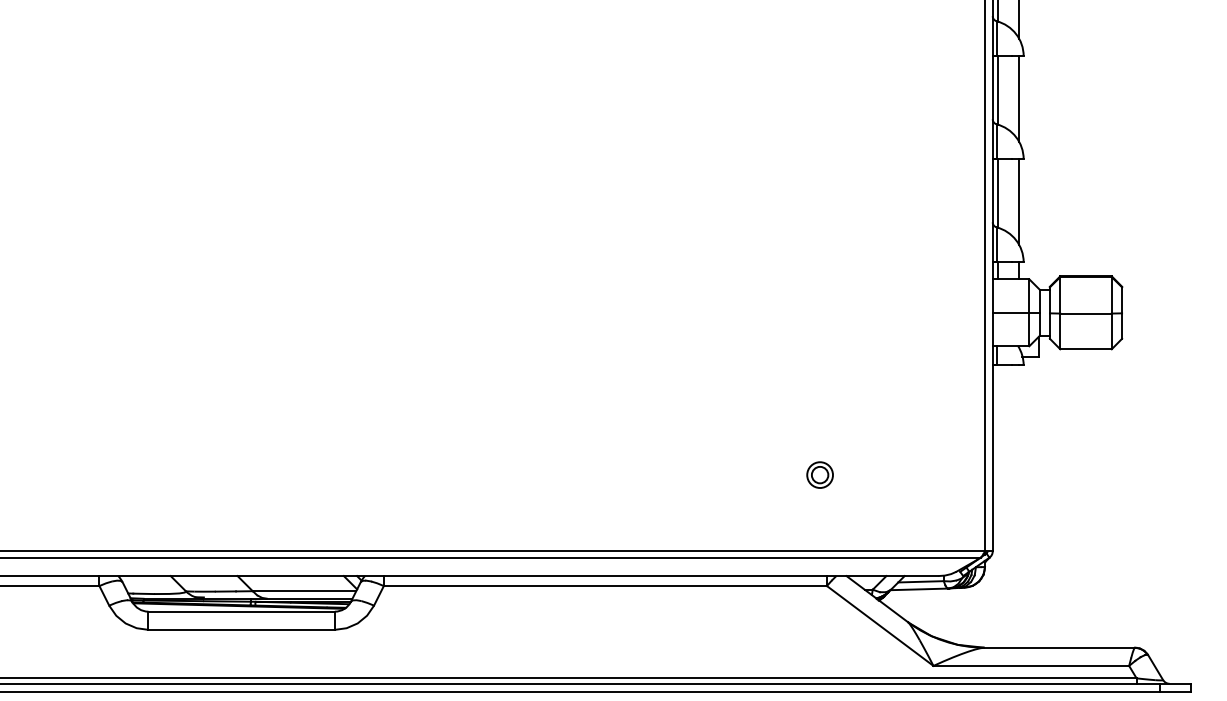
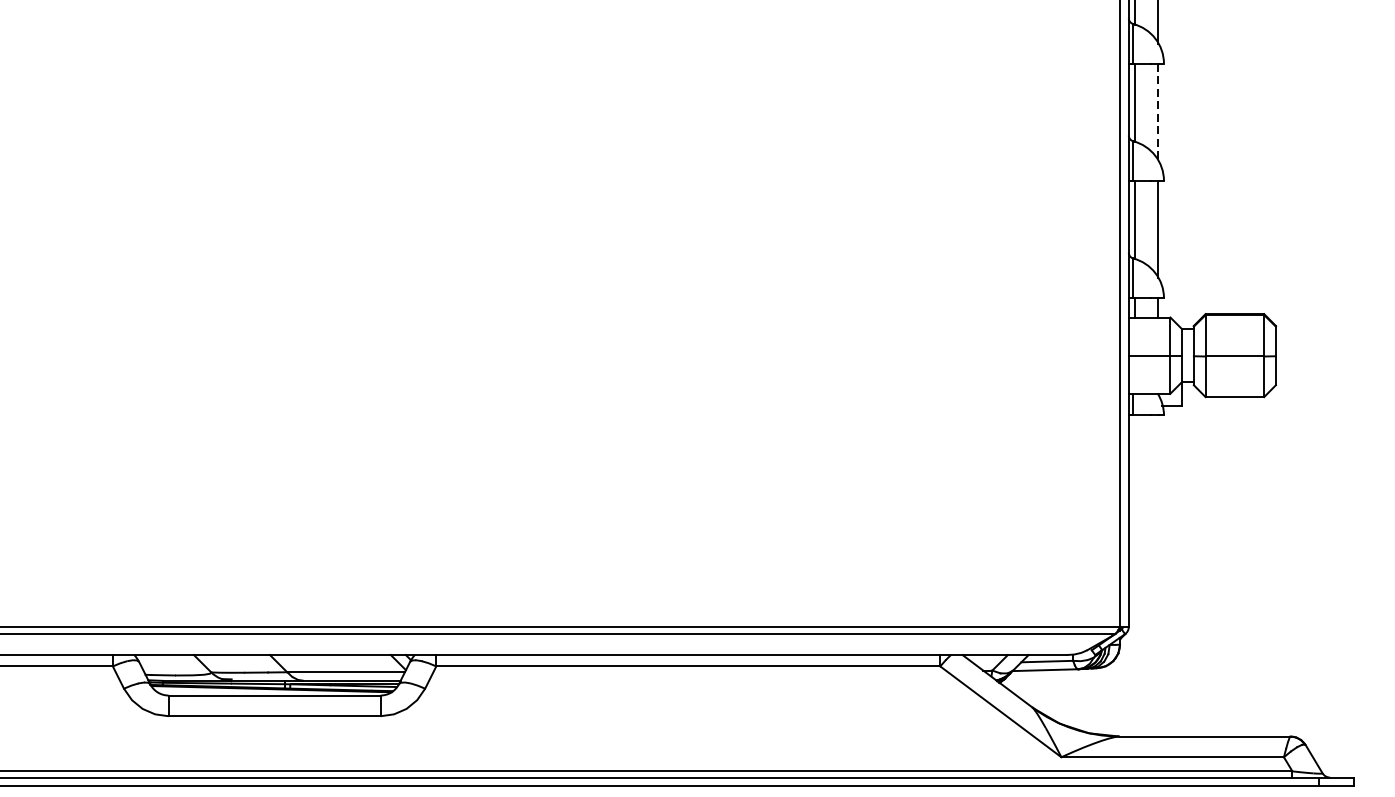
line: (1018, 98) -> (1158, 111), solid -> dashed
part: (819, 474) -> (931, 539), removed

